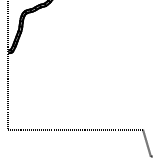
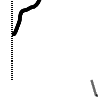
line: (74, 128) -> (51, 79), removed

